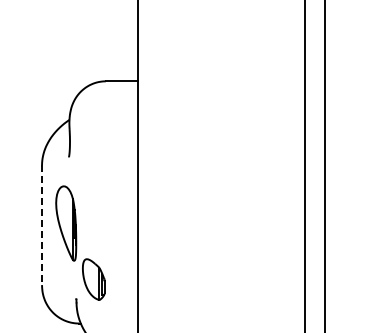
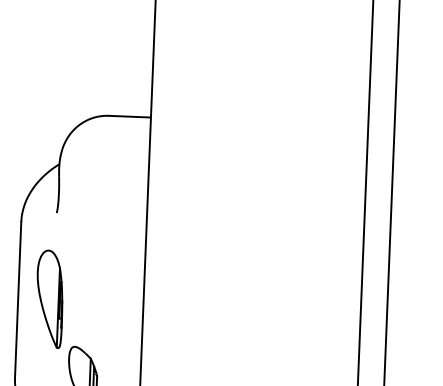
line: (42, 225) -> (18, 300), dashed -> solid

